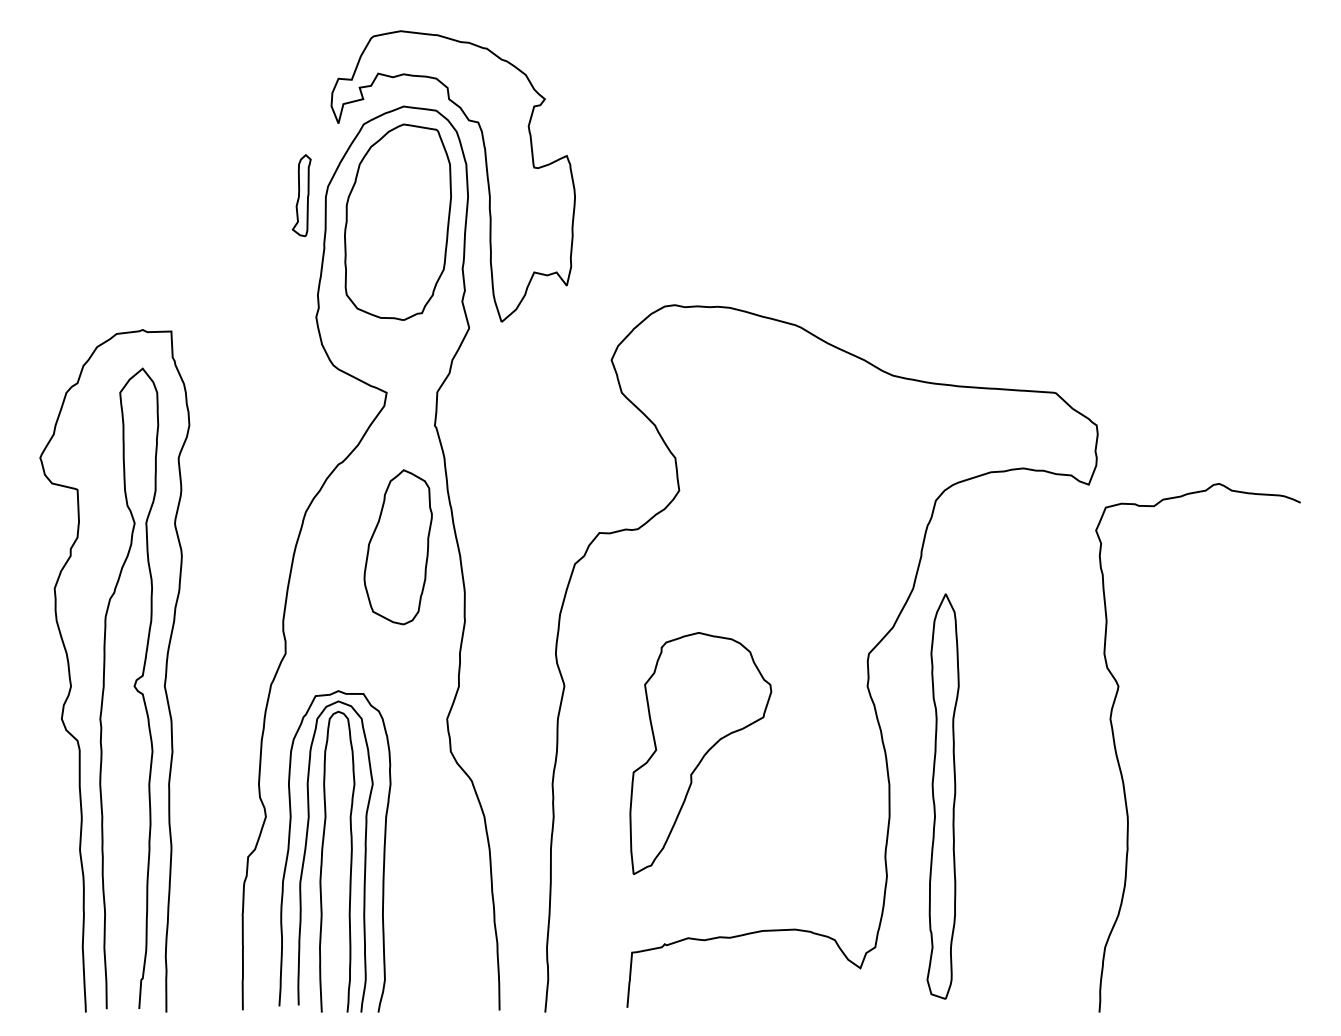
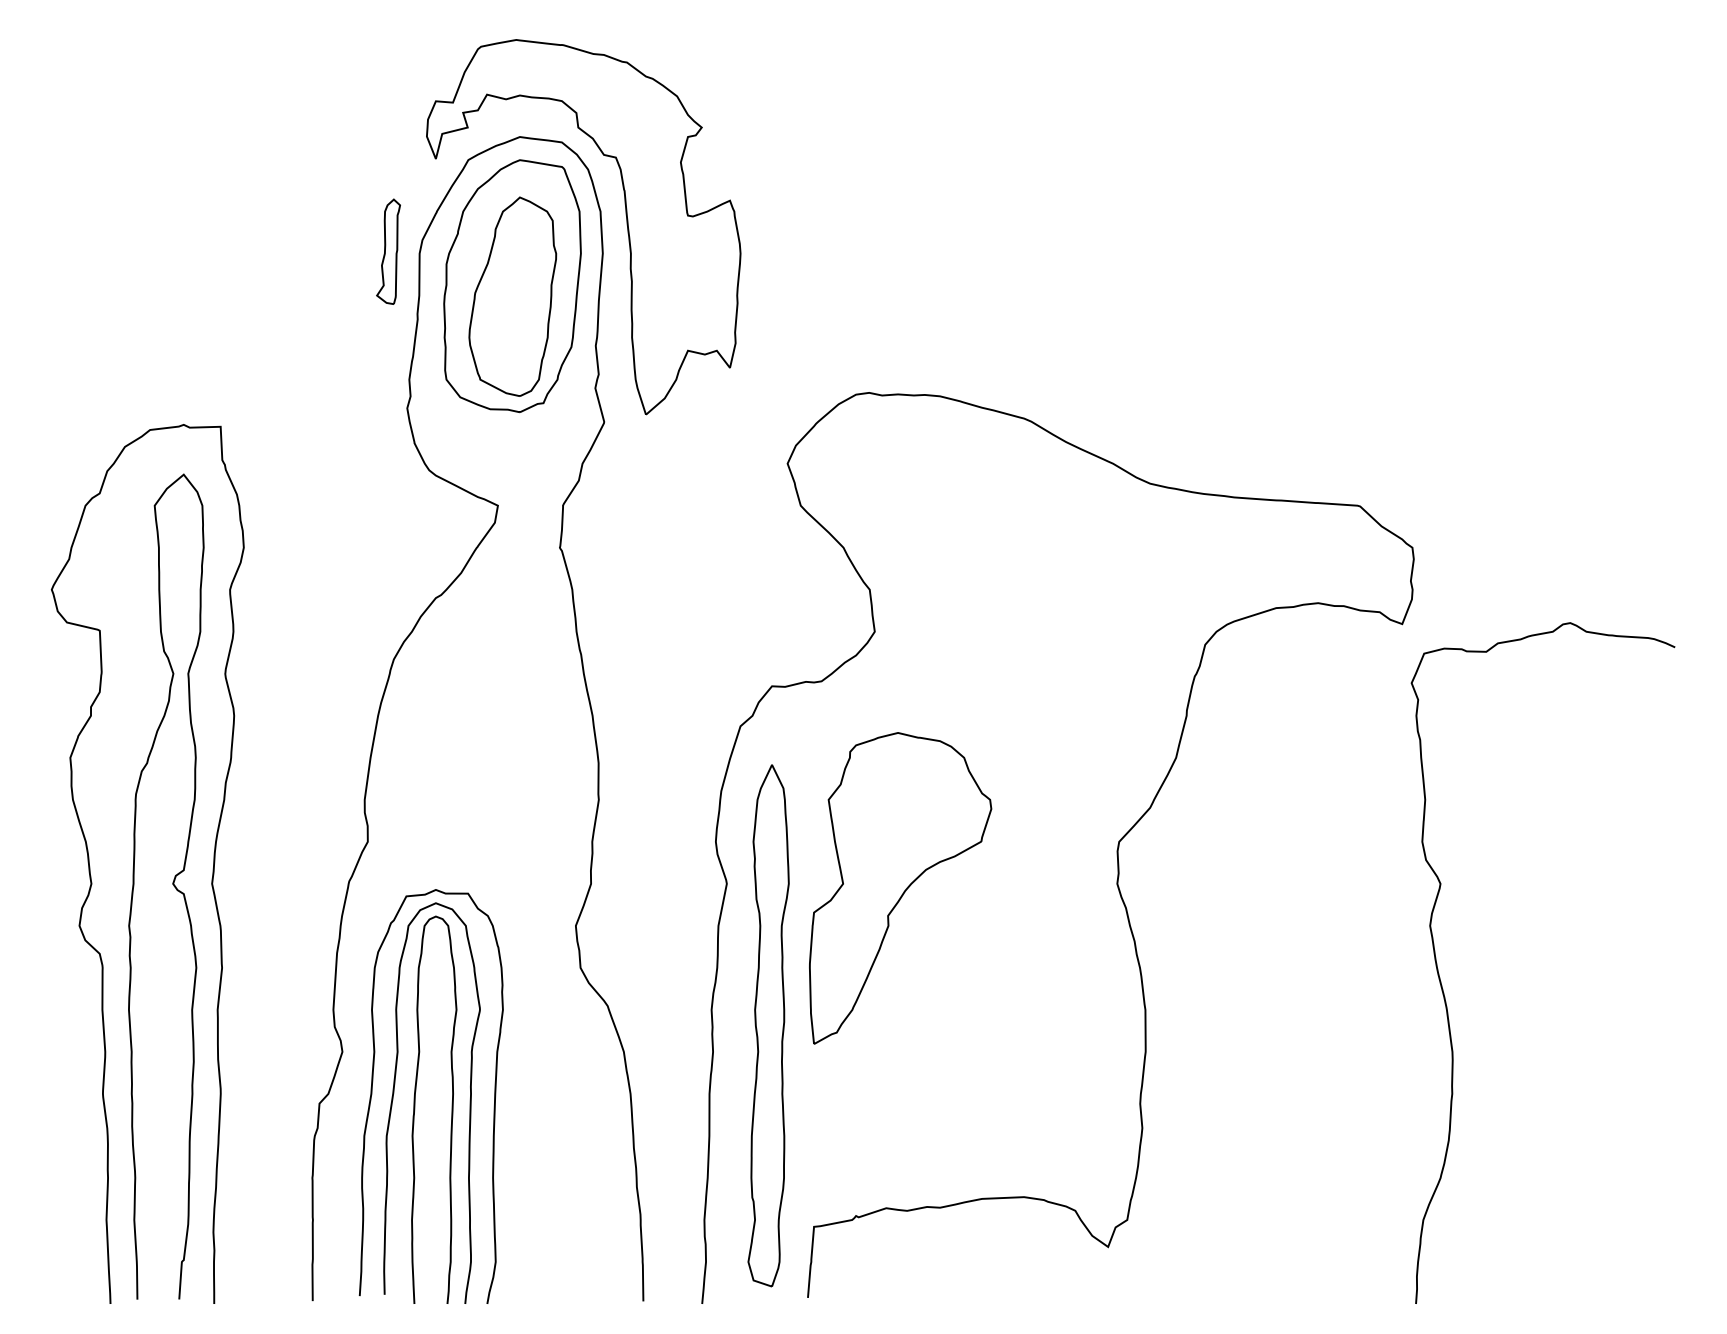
part: (397, 547) -> (512, 296), moved
part: (700, 753) -> (900, 888), moved
part: (943, 796) -> (768, 1025), moved

